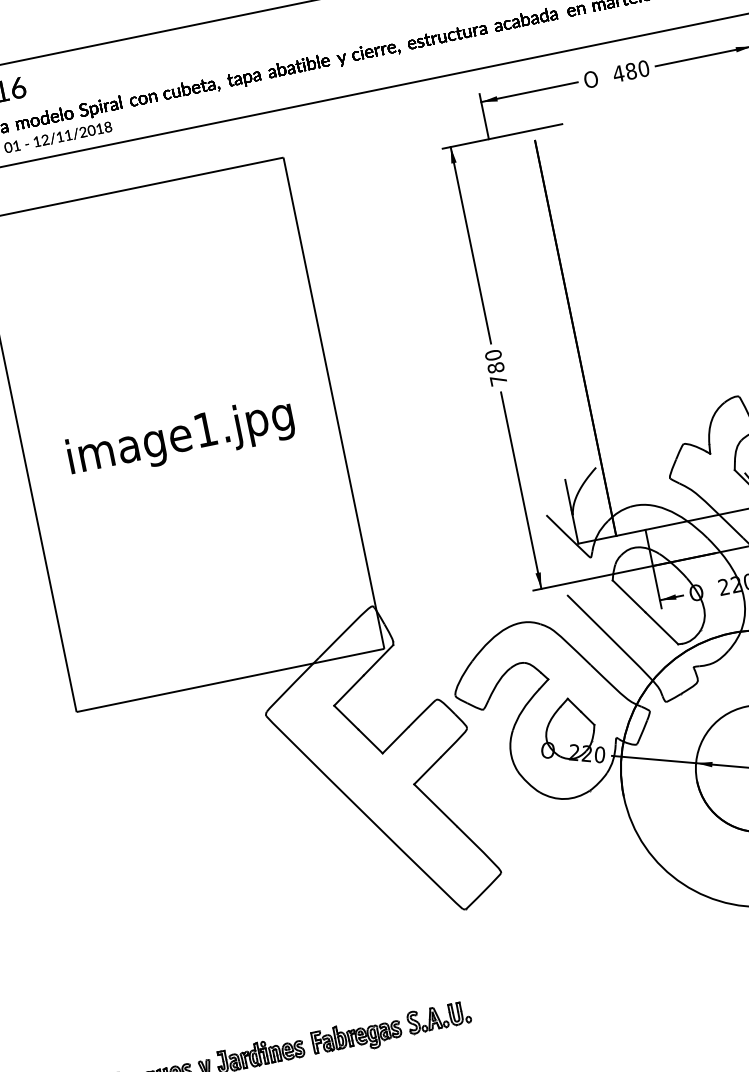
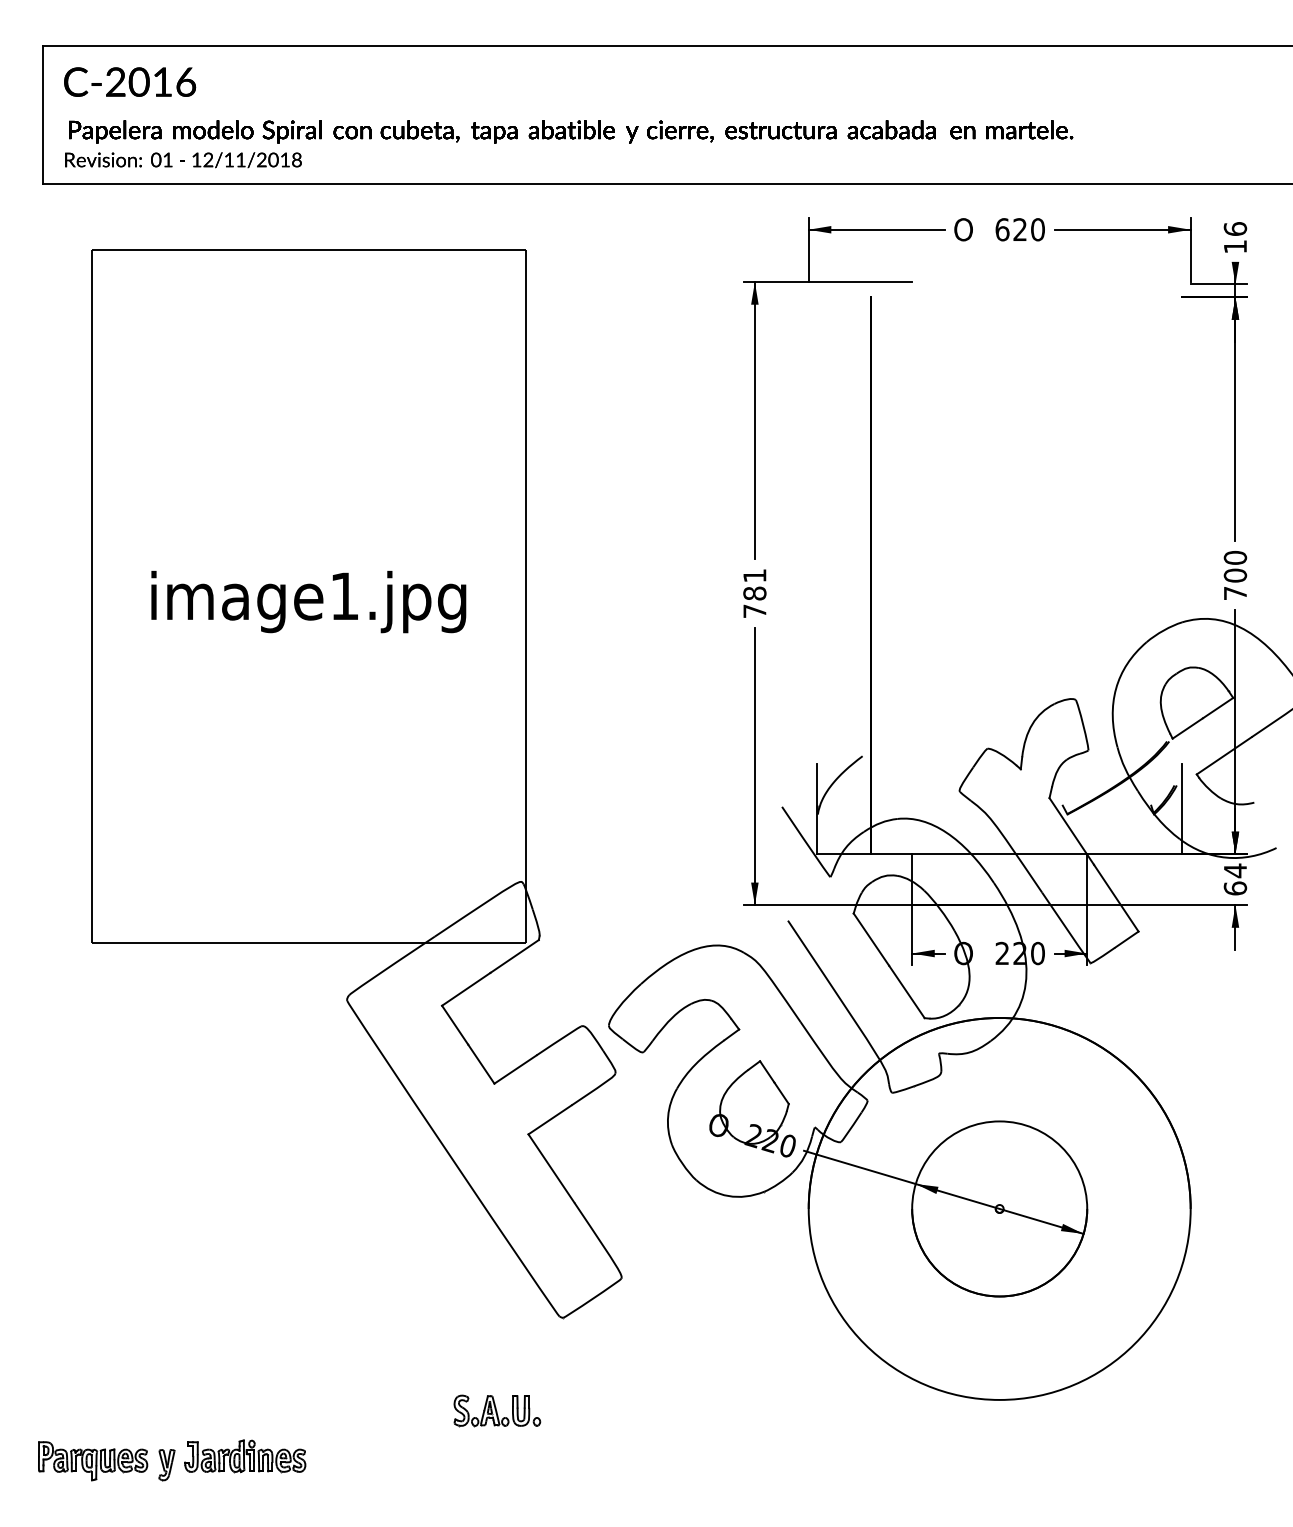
text: (625, 72) -> (1011, 229), 480 -> 620
text: (493, 355) -> (754, 575), 780 -> 781
part: (439, 1017) -> (497, 1410), moved
part: (356, 1037) -> (380, 1460), removed

